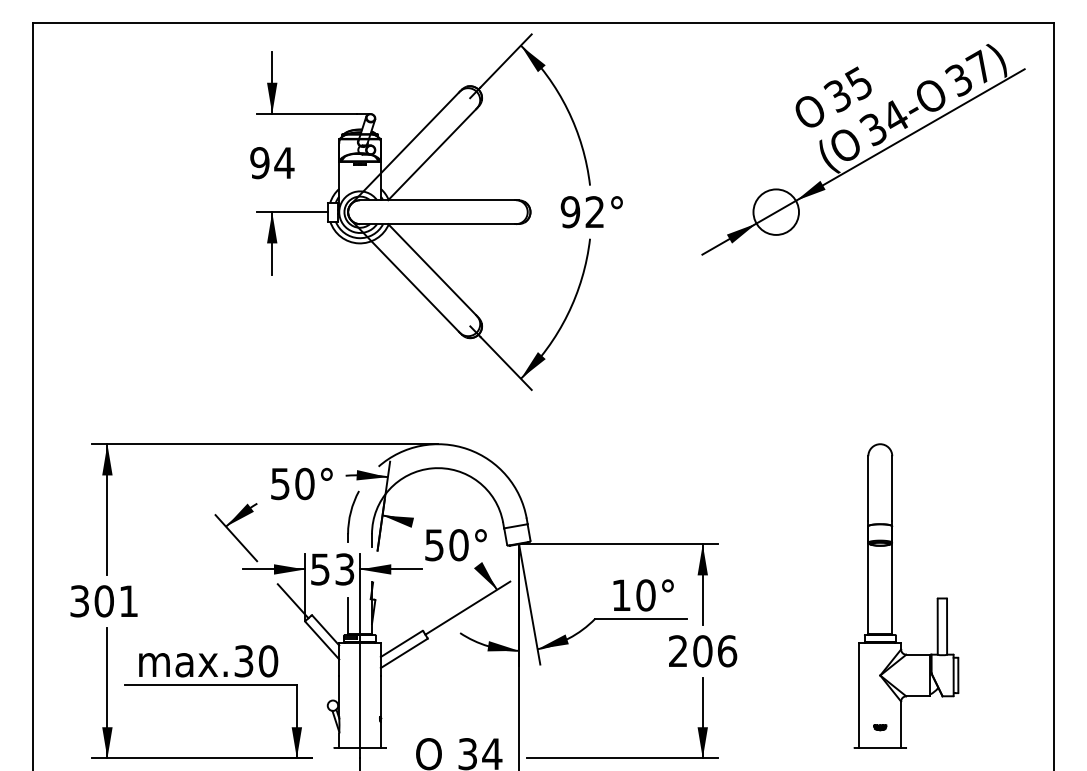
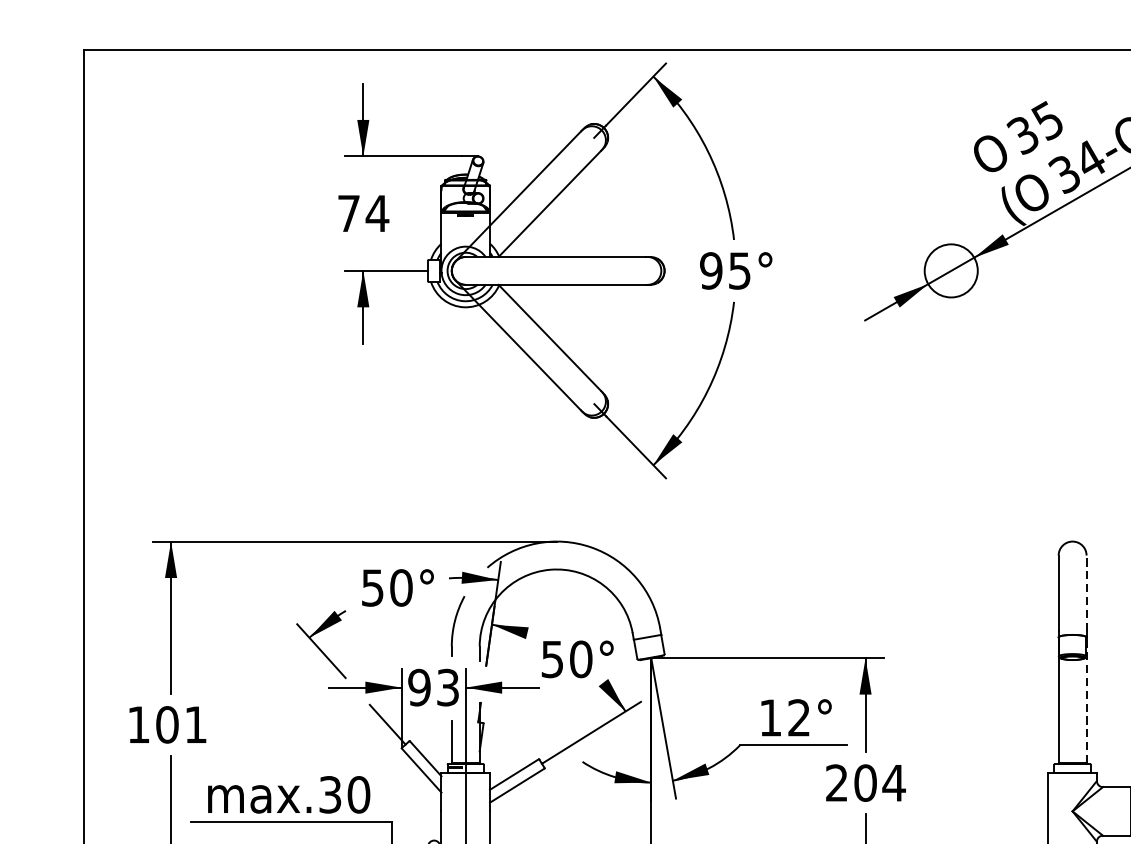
text: (259, 163) -> (348, 214), 94 -> 74
text: (594, 212) -> (739, 271), 92° -> 95°
line: (892, 487) -> (1086, 592), solid -> dashed
text: (319, 569) -> (418, 687), 53 -> 93
line: (892, 584) -> (1086, 705), solid -> dashed
text: (645, 595) -> (798, 718), 10° -> 12°
text: (79, 601) -> (138, 725), 301 -> 101
text: (727, 651) -> (894, 783), 206 -> 204

